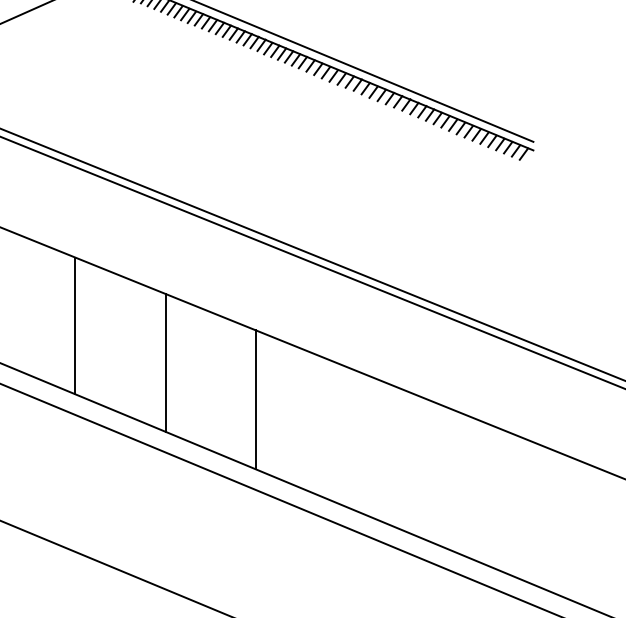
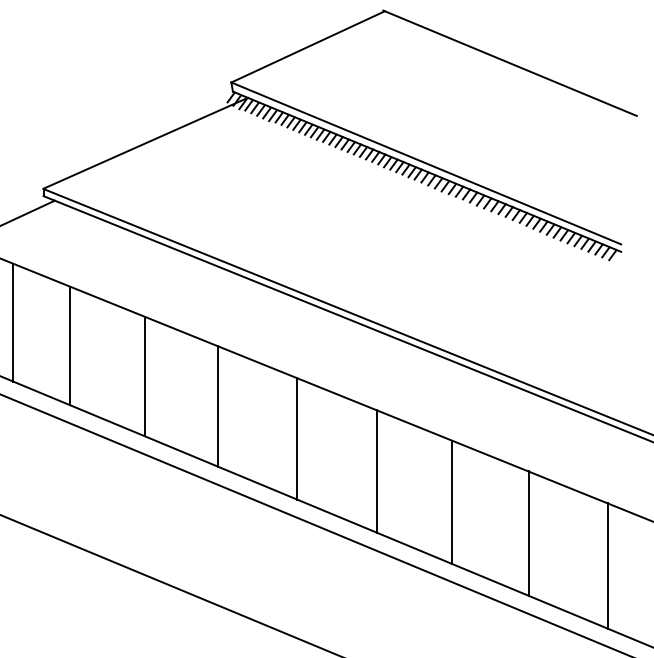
line: (340, 433) -> (451, 501), added
line: (428, 470) -> (528, 533), added
line: (517, 506) -> (607, 565), added

